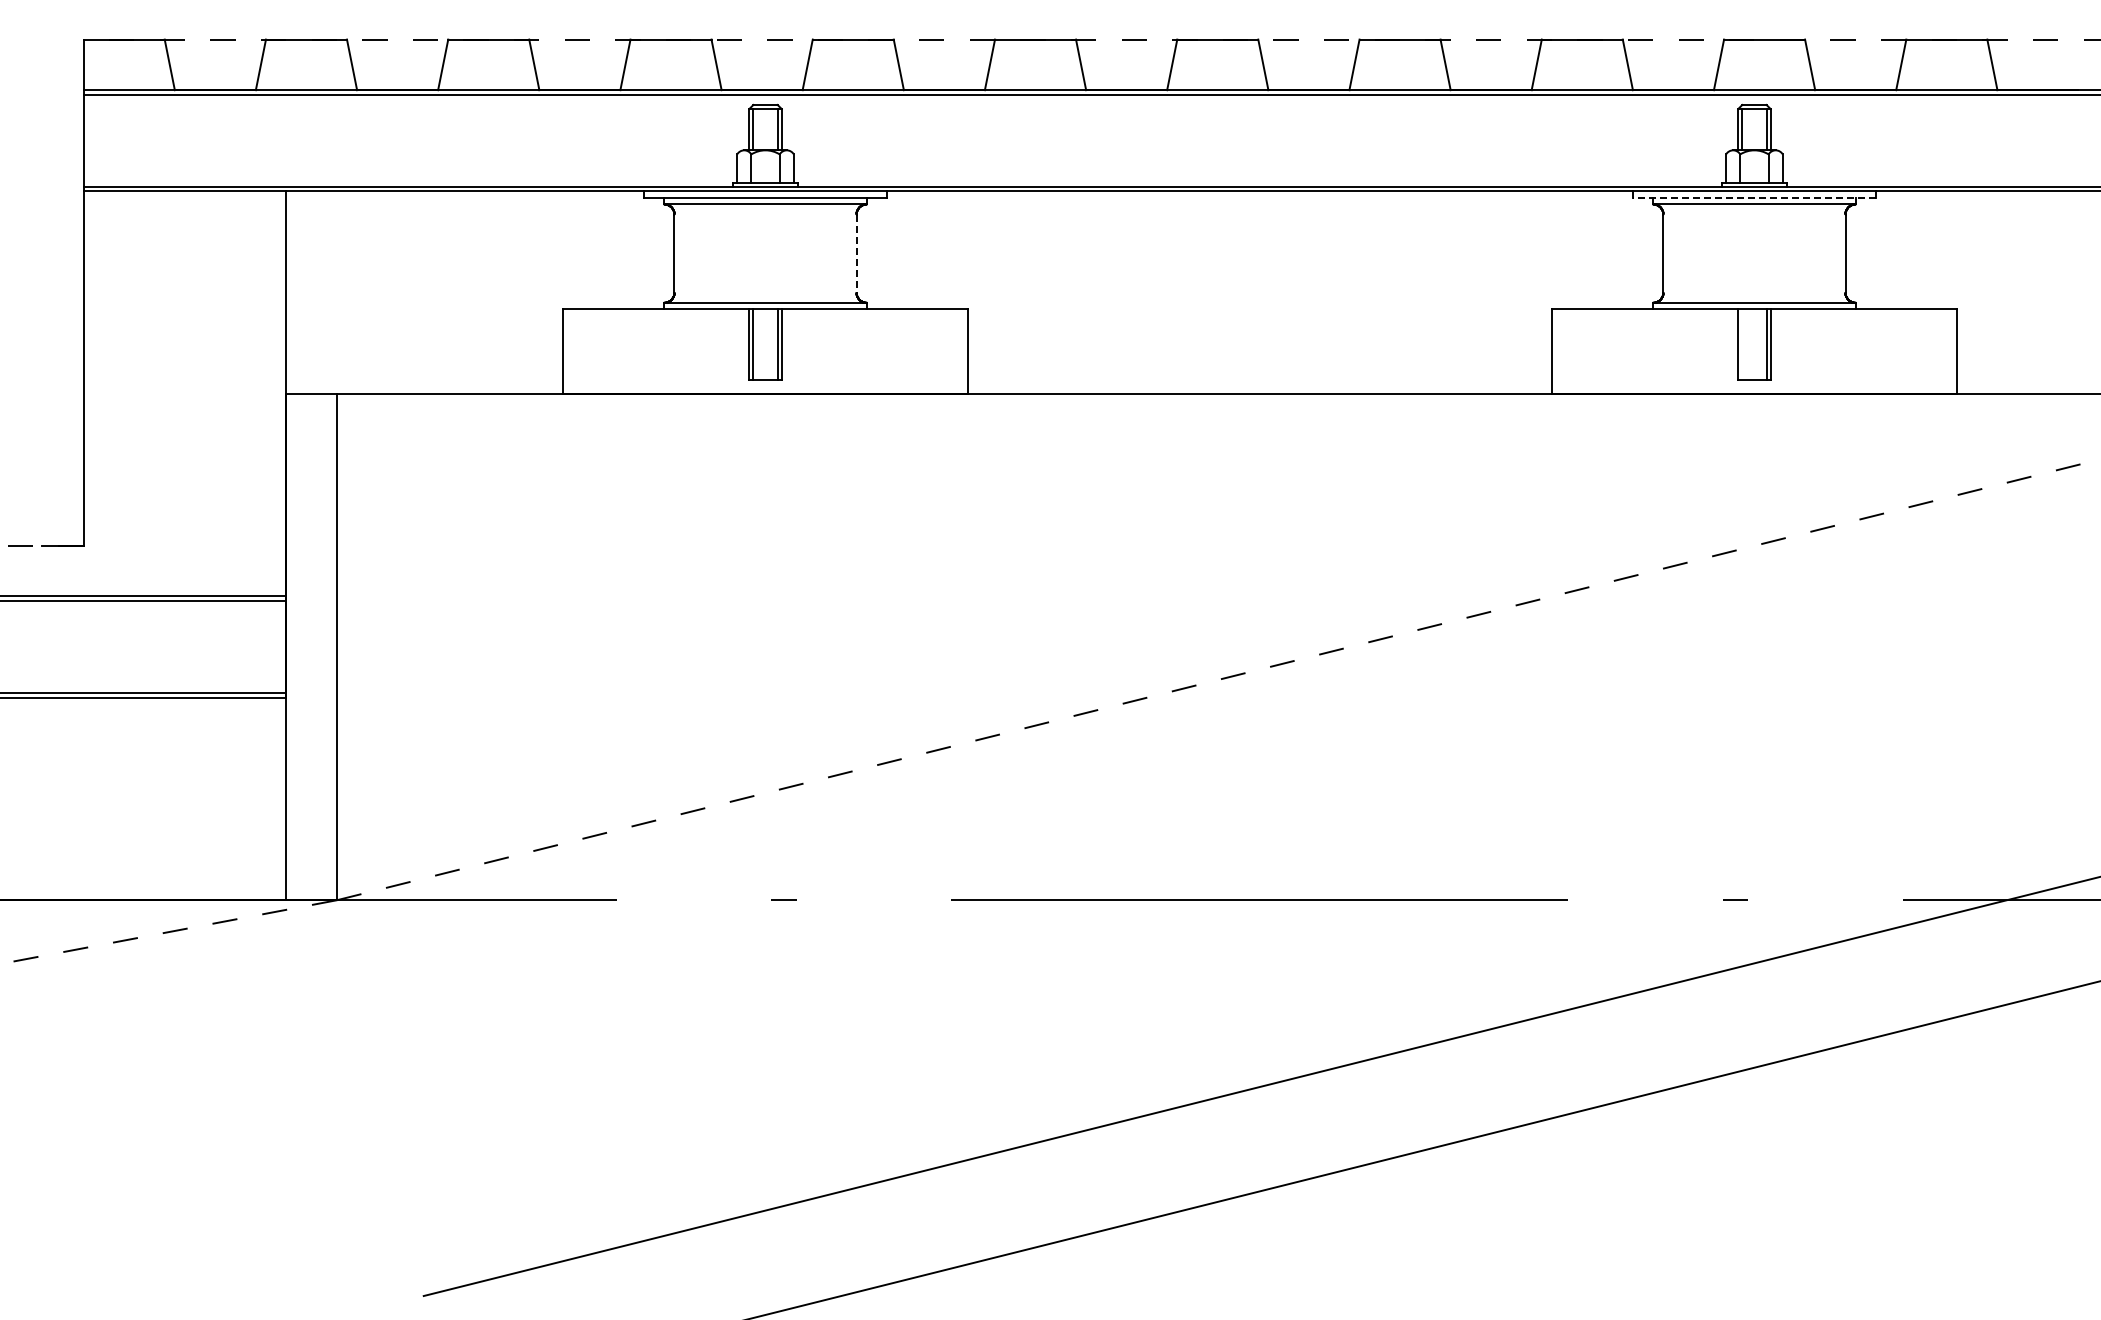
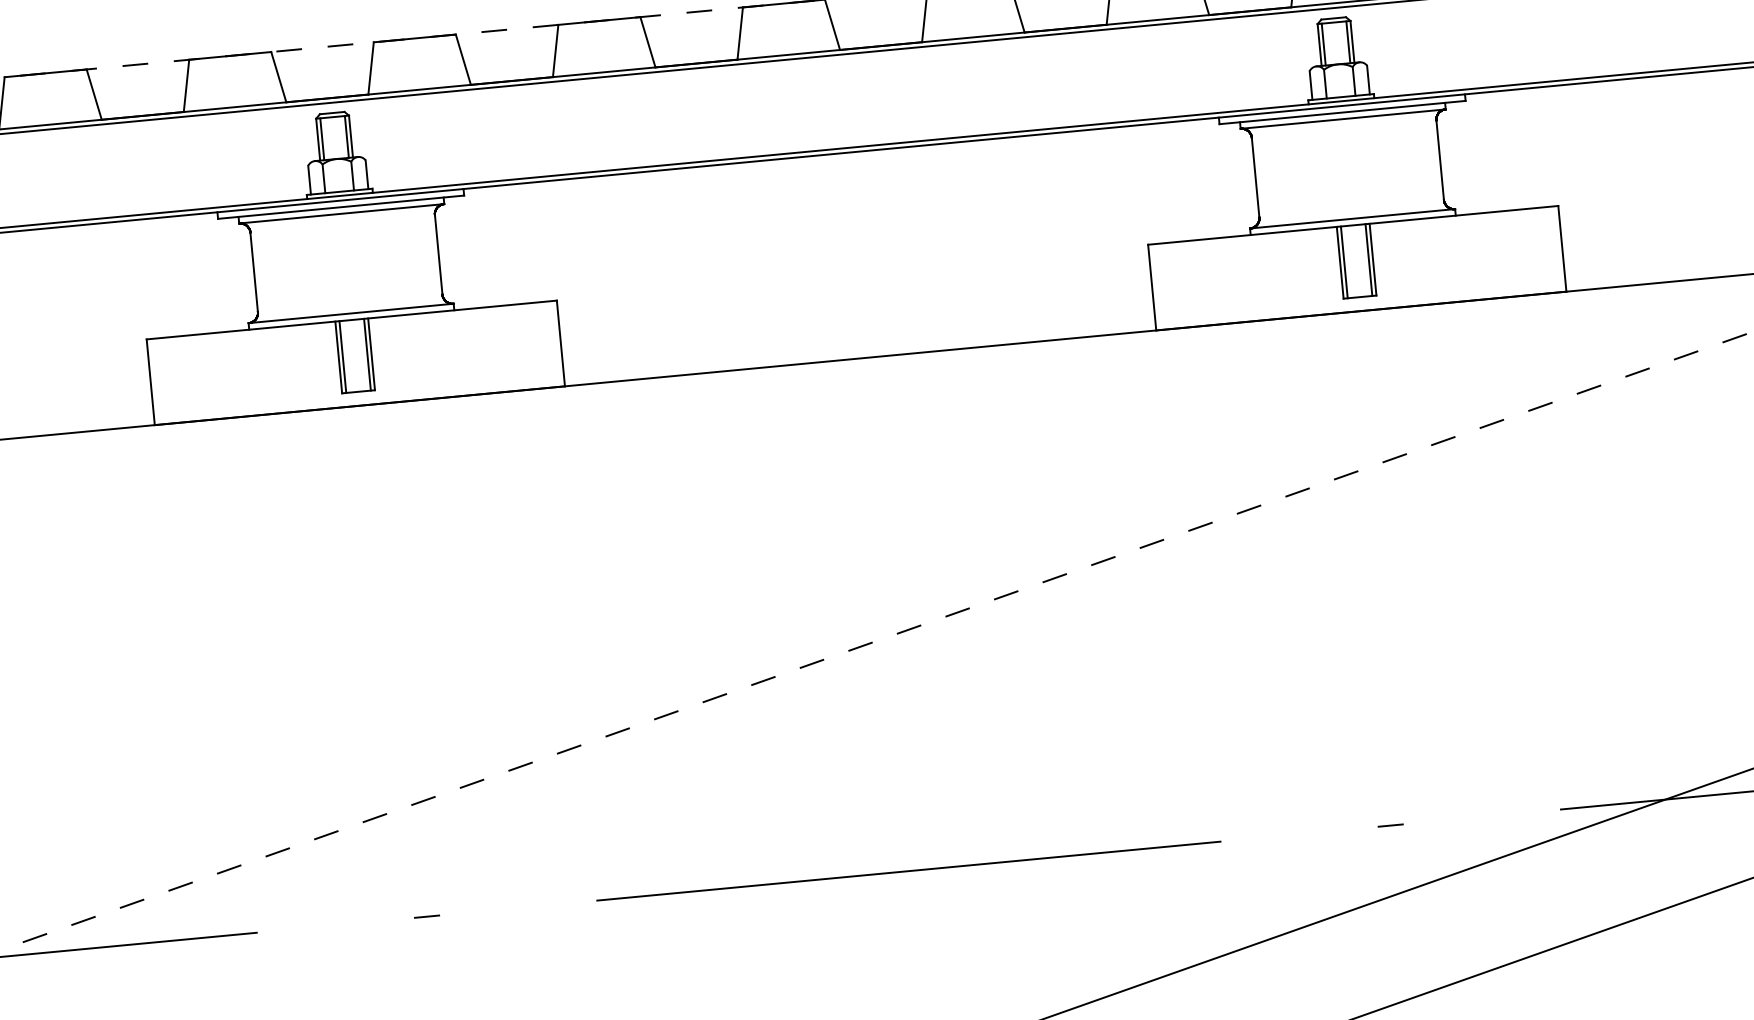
line: (1754, 197) -> (1342, 112), dashed -> solid
line: (856, 254) -> (438, 255), dashed -> solid
line: (1742, 344) -> (1344, 262), added

